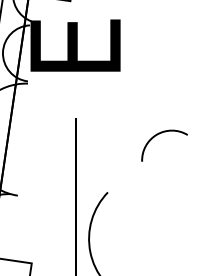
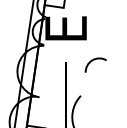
curve: (161, 135) -> (94, 60), moved

